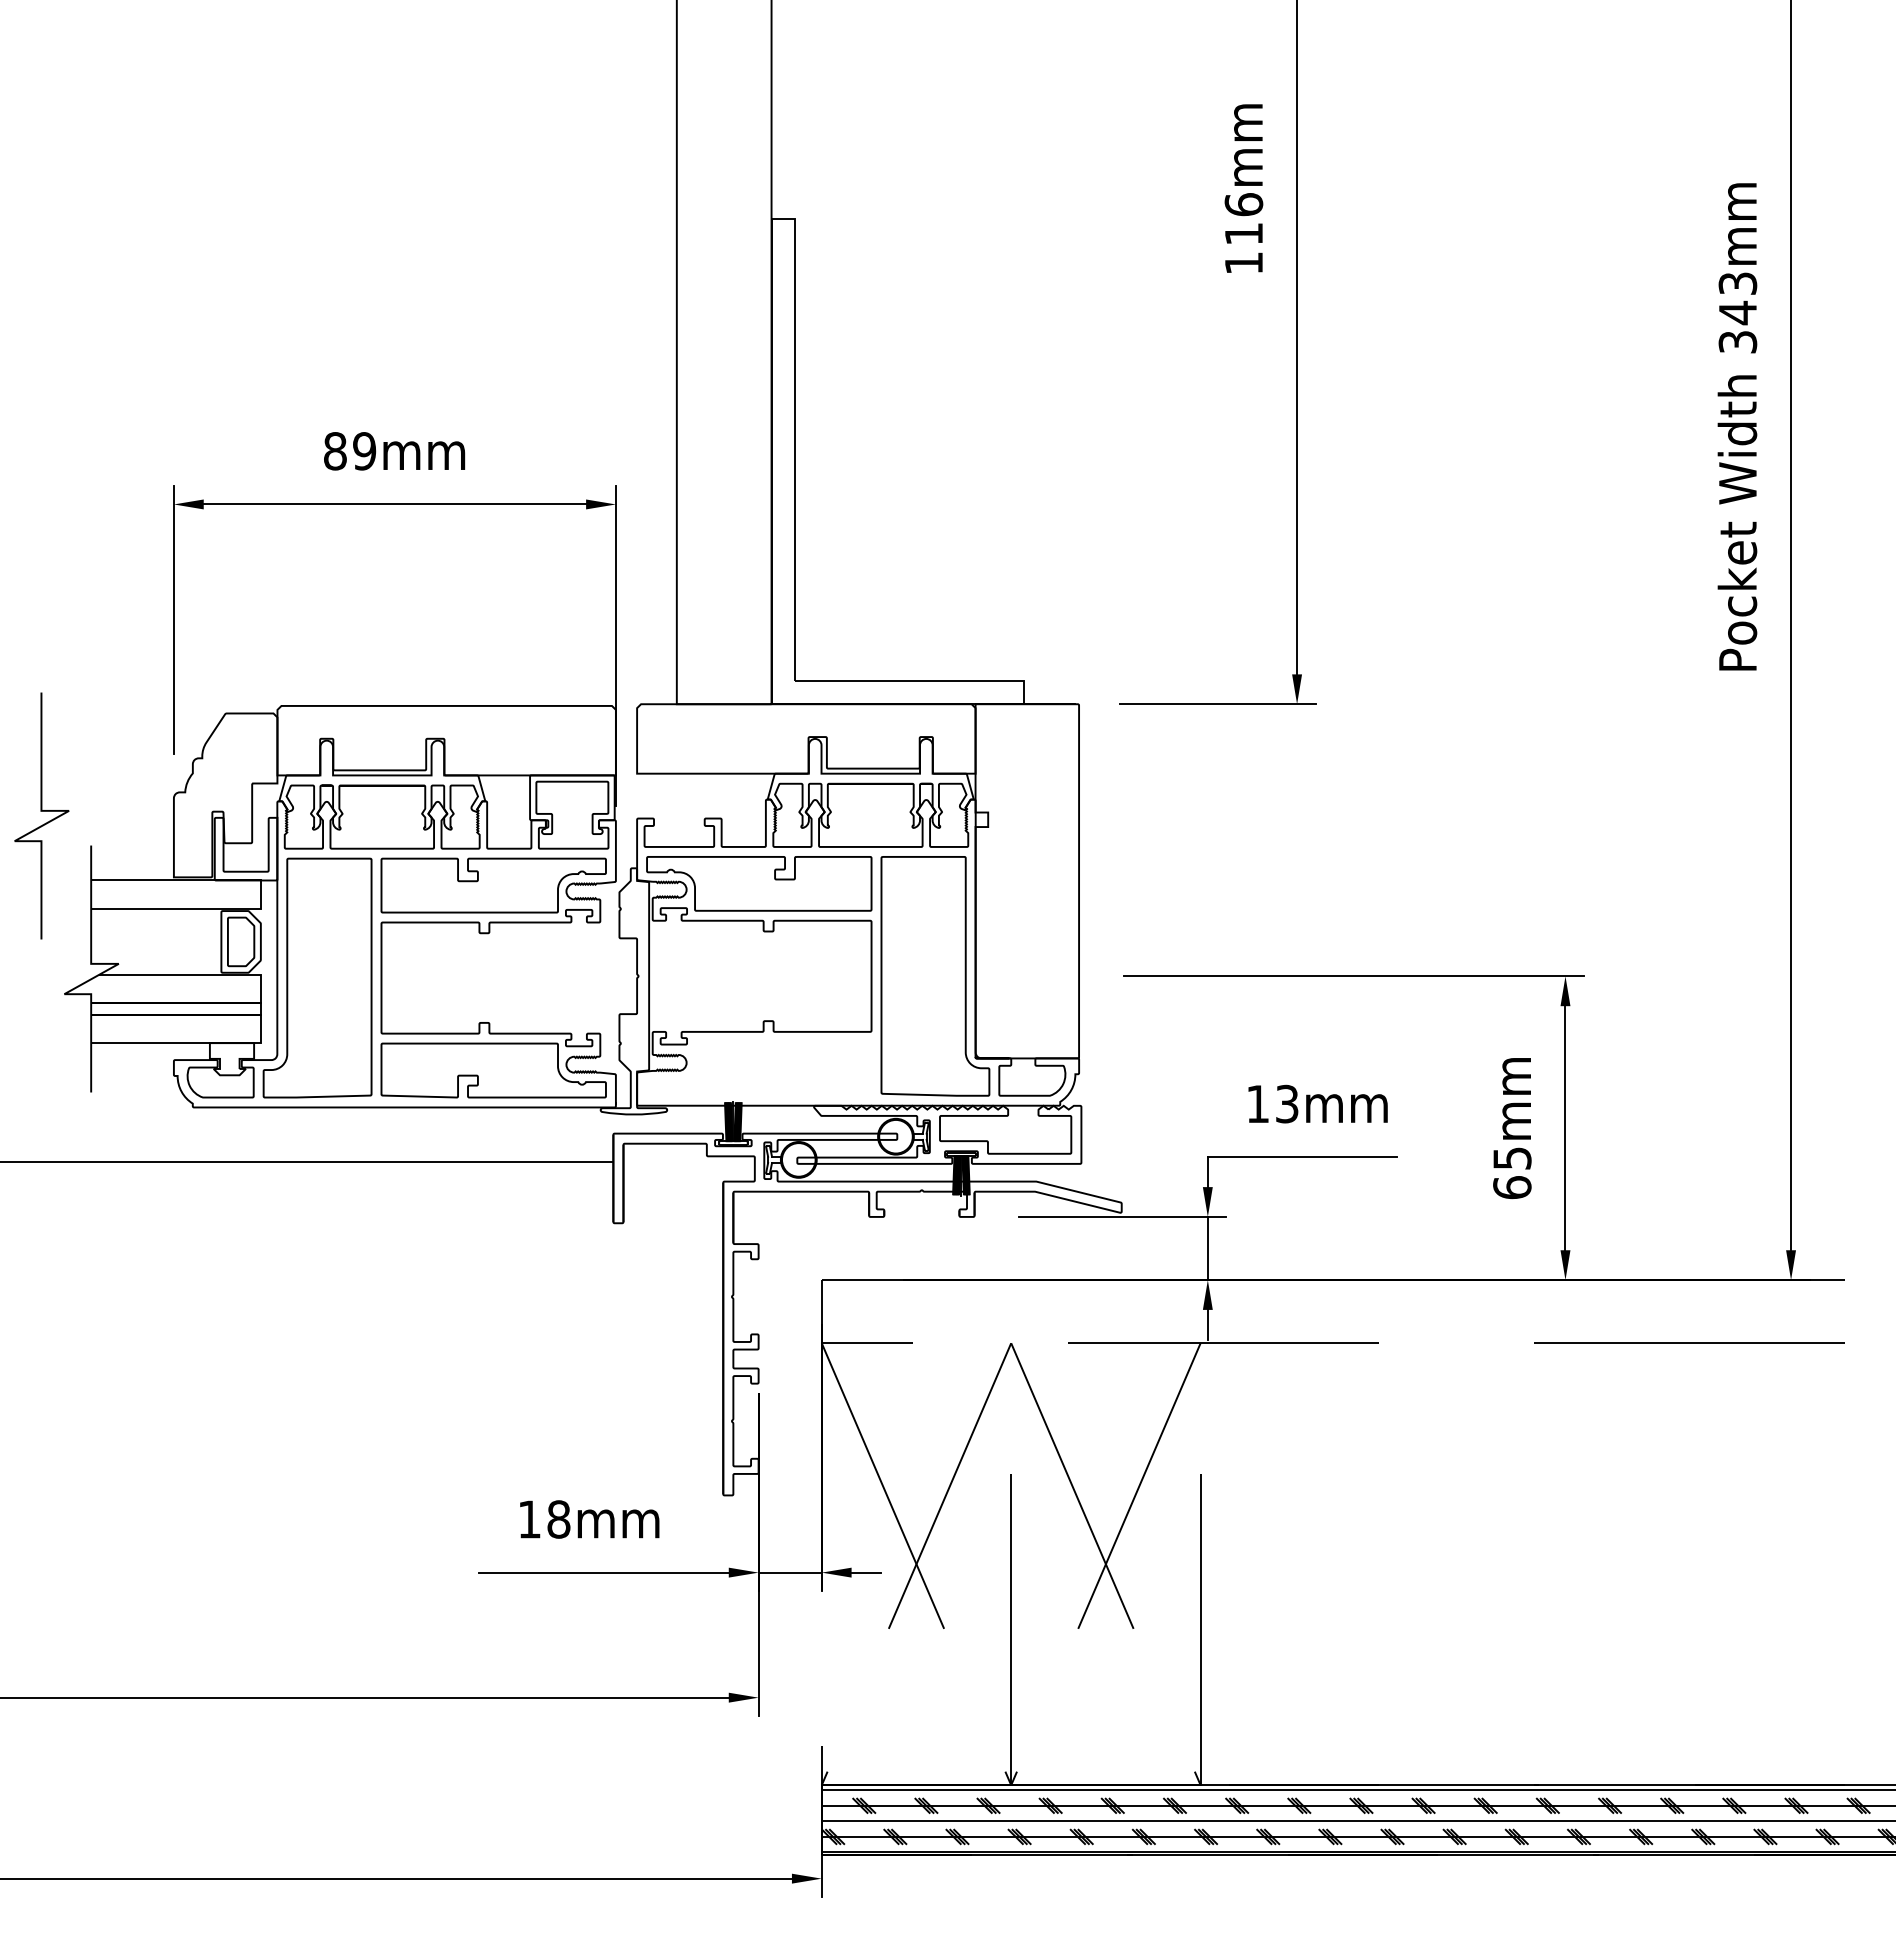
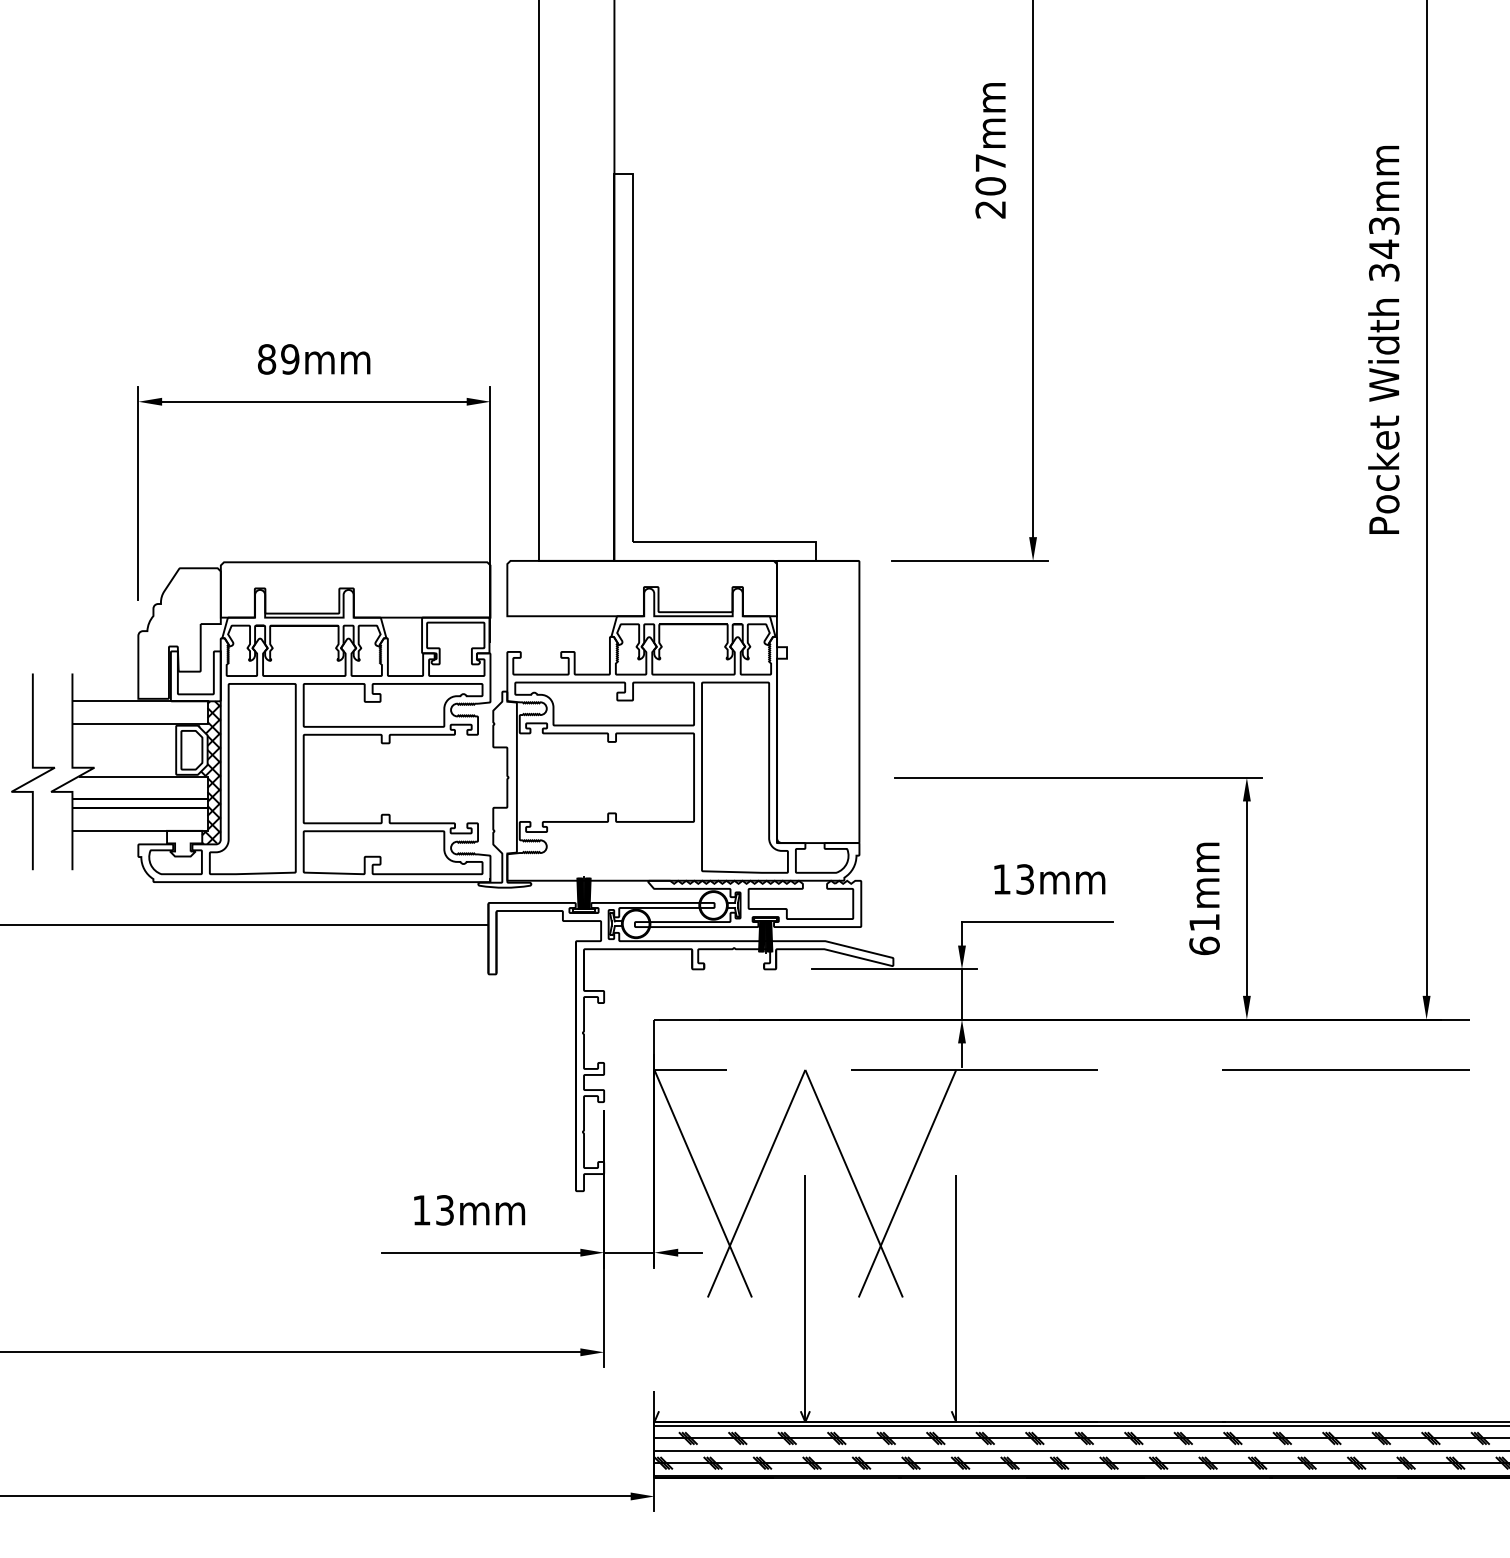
text: (1243, 233) -> (990, 185), 116mm -> 207mm
part: (41, 815) -> (32, 771), moved
hatch: (263, 970) -> (209, 773), added
text: (1512, 1158) -> (1204, 922), 65mm -> 61mm
text: (558, 1519) -> (444, 1210), 18mm -> 13mm

